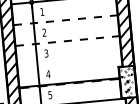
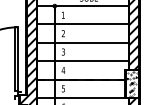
line: (65, 20) -> (82, 24), dashed -> solid
line: (66, 40) -> (82, 42), dashed -> solid
line: (68, 62) -> (82, 61), added

